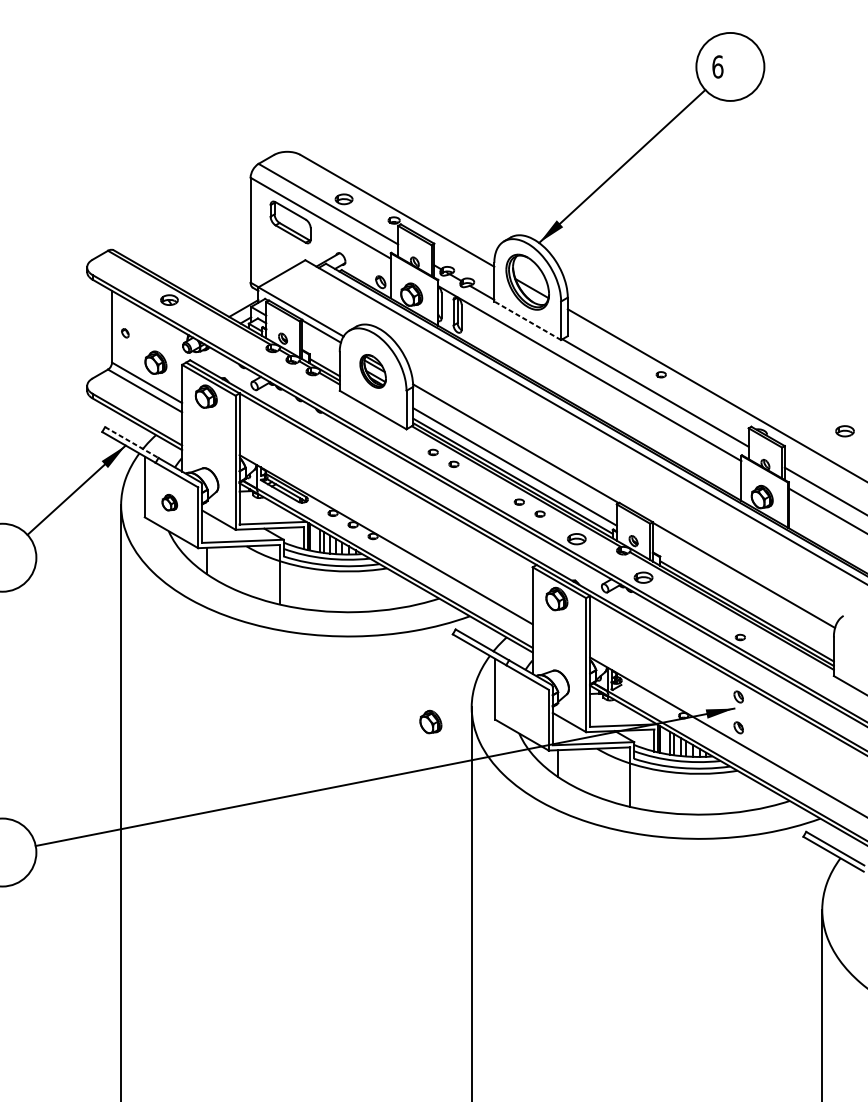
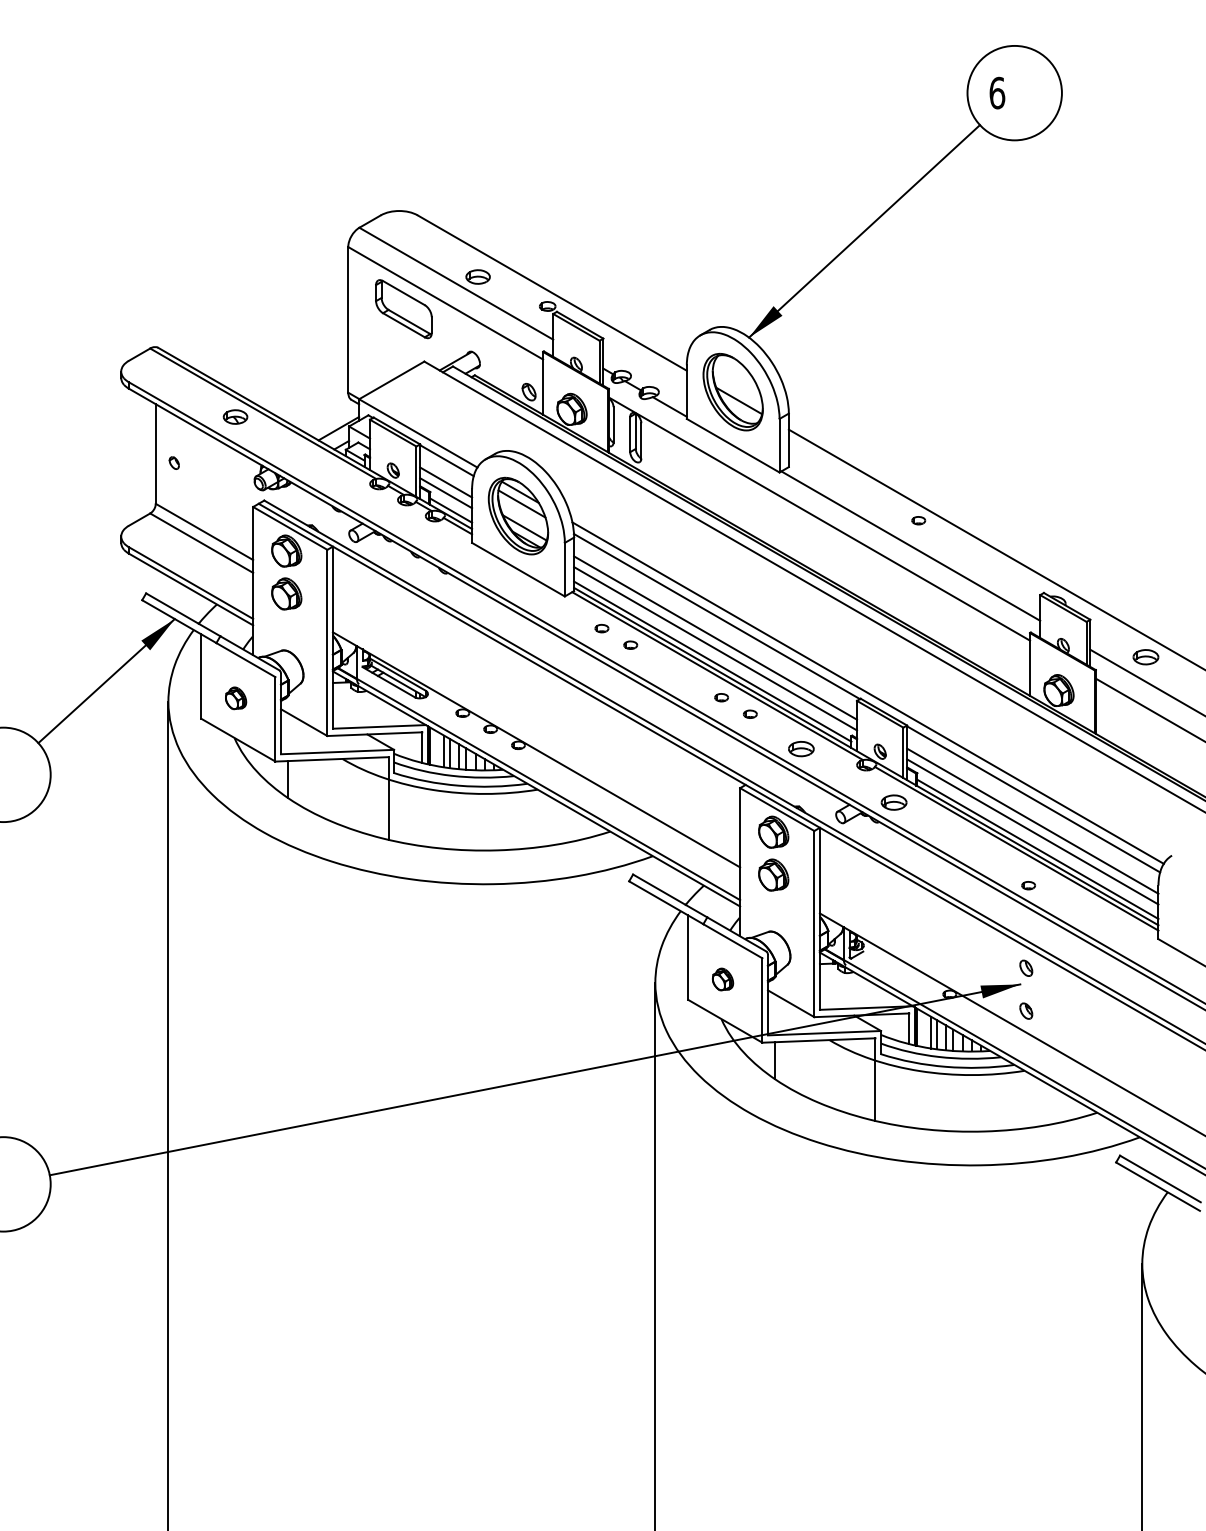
line: (527, 320) -> (733, 445), dashed -> solid
line: (321, 347) -> (446, 482), added
line: (321, 355) -> (446, 493), added
part: (155, 362) -> (286, 593), moved
part: (373, 371) -> (518, 515), size x1.67
part: (844, 431) -> (1145, 657), moved
line: (132, 442) -> (183, 614), dashed -> solid
line: (514, 458) -> (715, 637), added
line: (624, 498) -> (867, 692), added
line: (743, 590) -> (1032, 820), added
line: (743, 598) -> (1032, 831), added
part: (520, 705) -> (723, 979), added
part: (430, 721) -> (773, 874), moved

